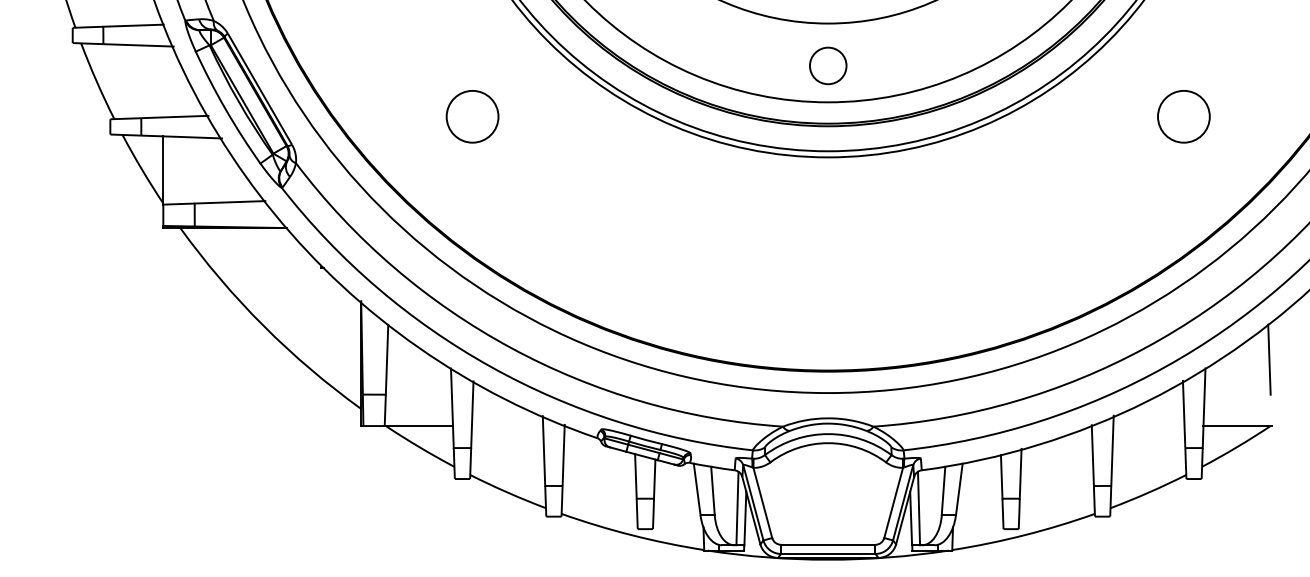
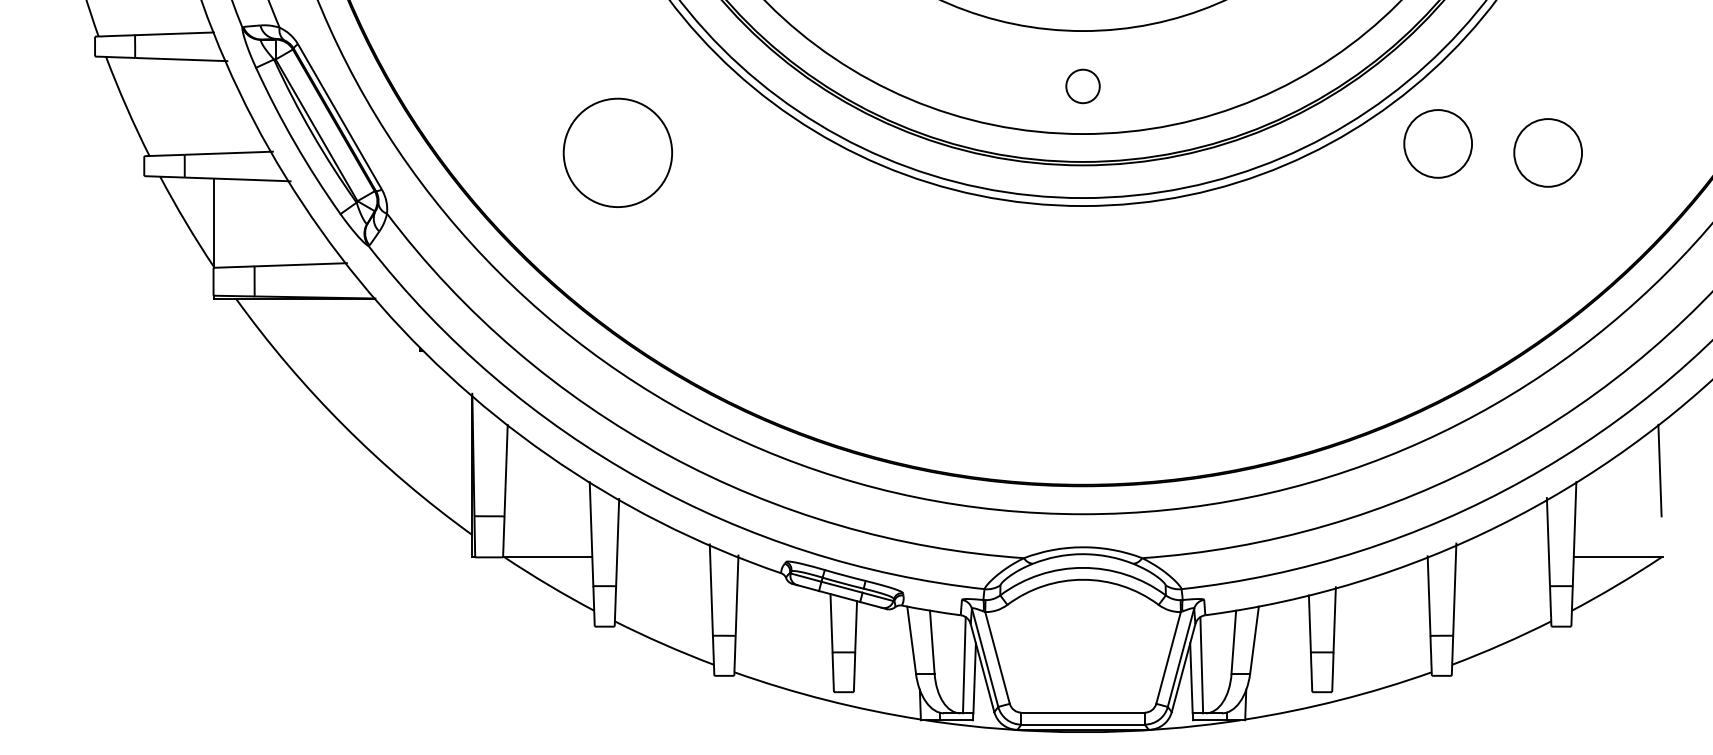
circle: (827, 65) -> (1082, 86), size x0.7
circle: (1099, 109) -> (1437, 143), added
circle: (472, 116) -> (617, 152), size x1.6

